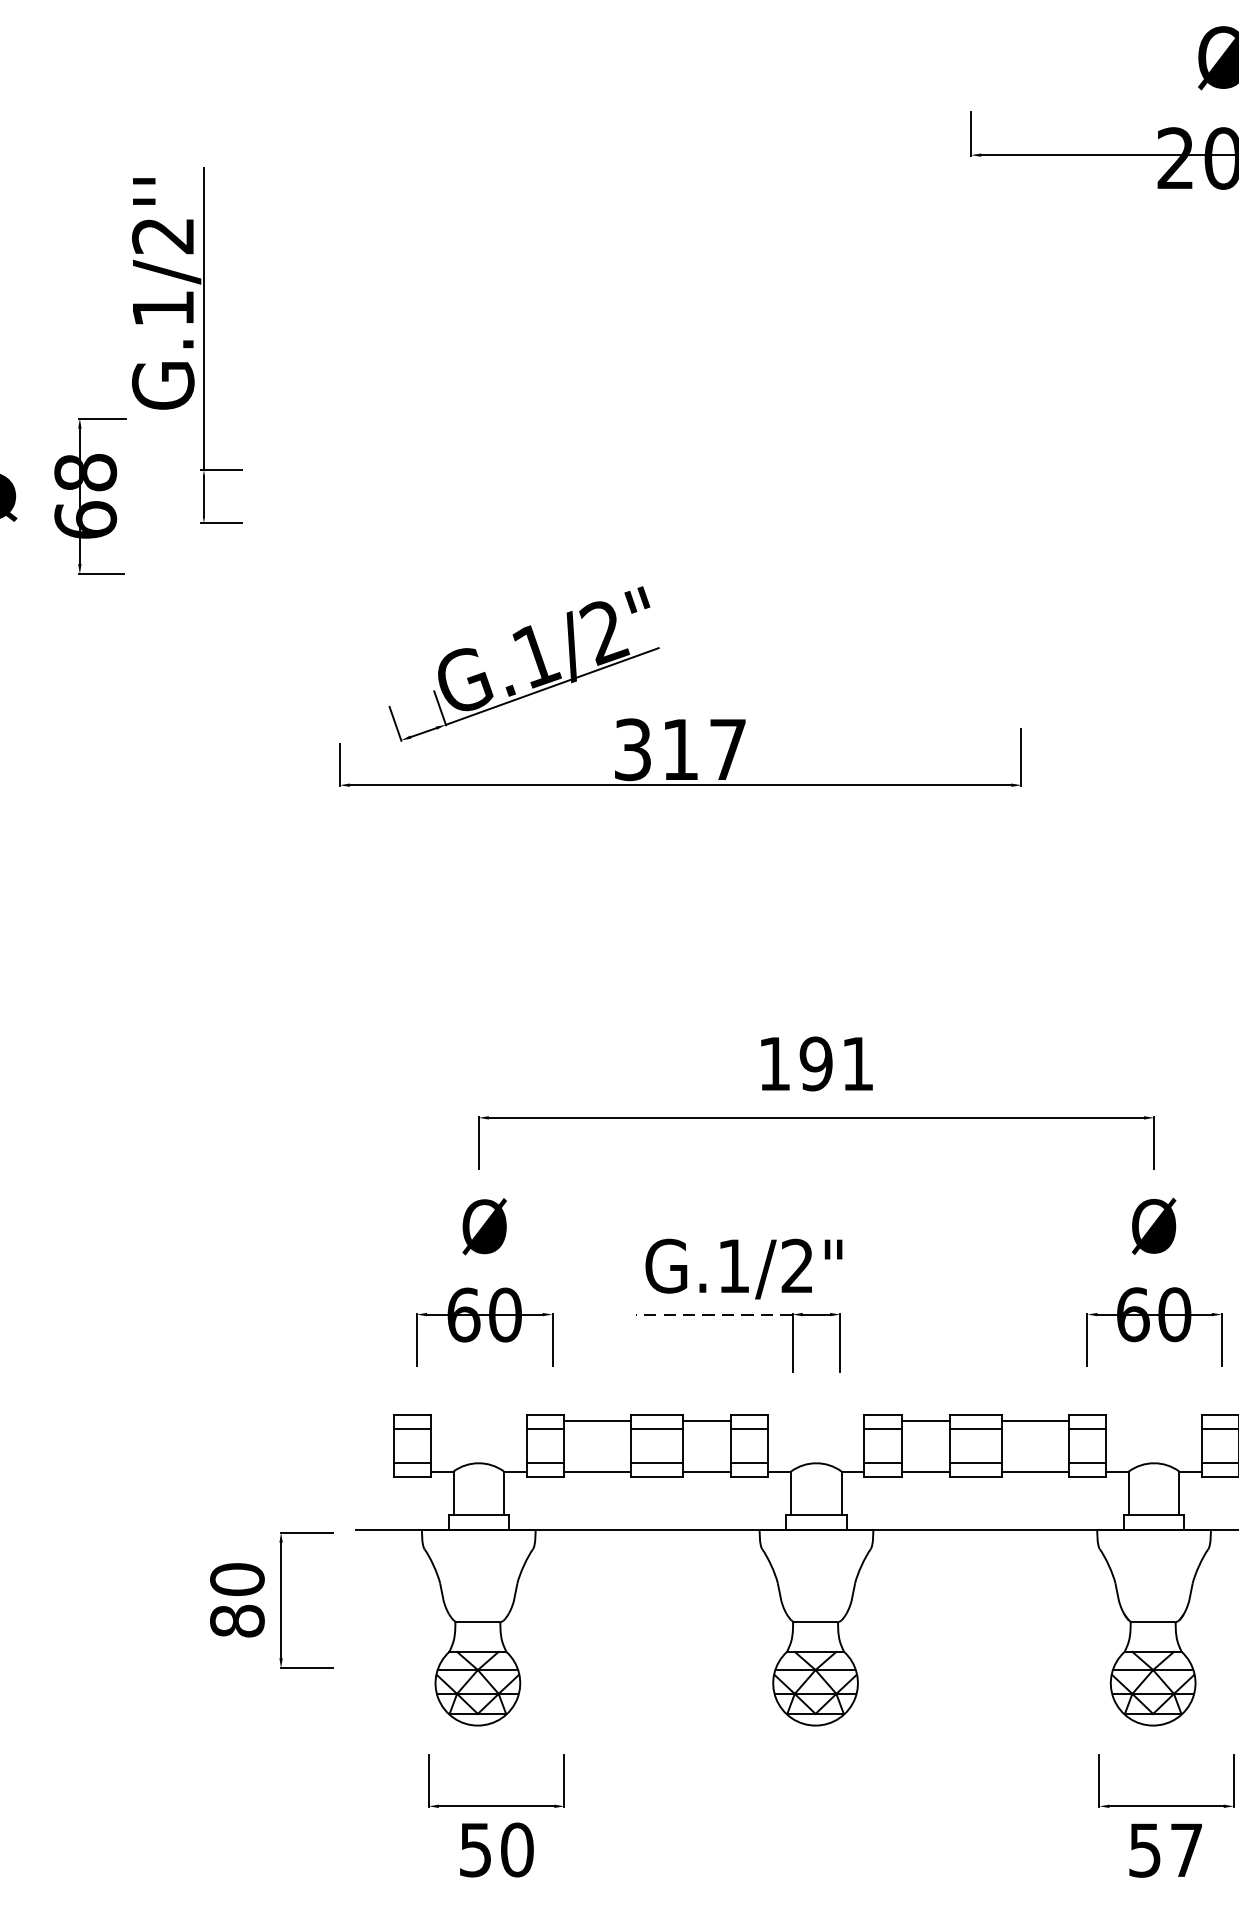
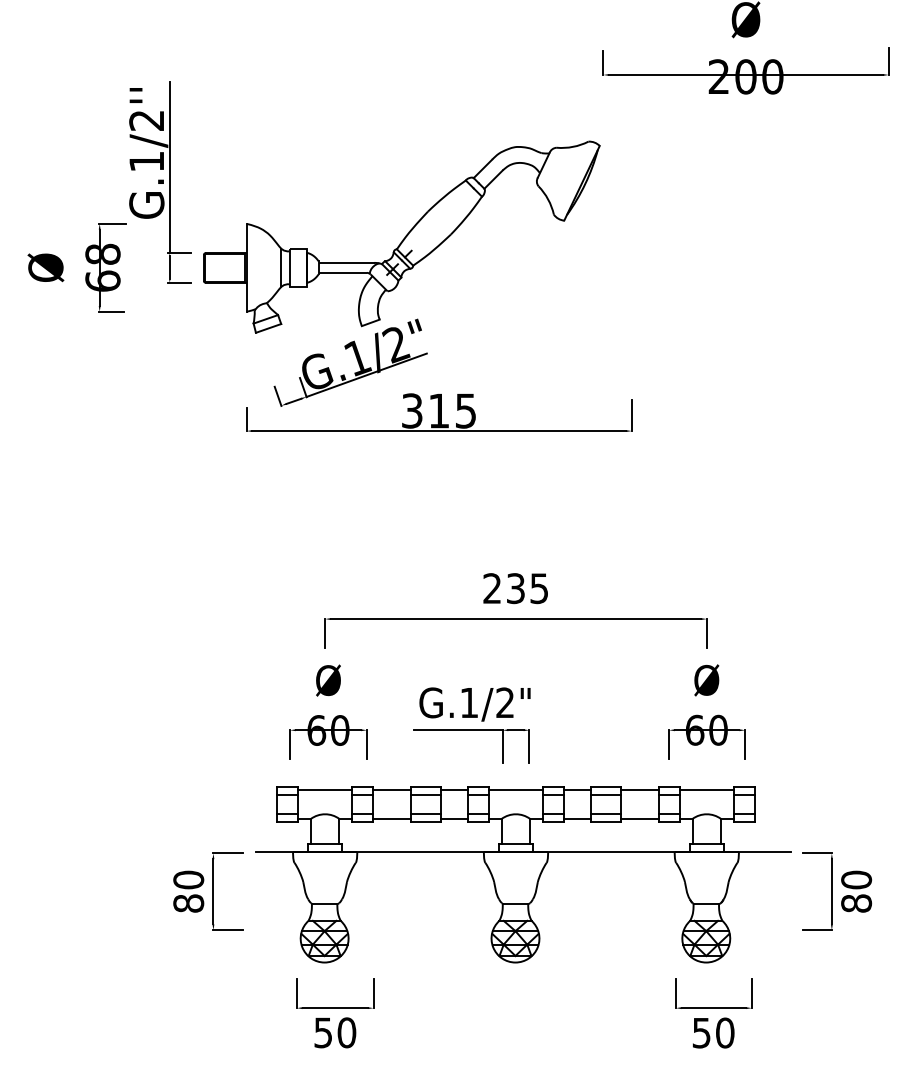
part: (613, 440) -> (401, 236), added
text: (727, 748) -> (465, 410), 317 -> 315
text: (815, 1063) -> (515, 588), 191 -> 235
line: (712, 1315) -> (457, 730), dashed -> solid
line: (479, 1421) -> (325, 790), added
line: (815, 1421) -> (515, 790), added
line: (1153, 1421) -> (706, 790), added
text: (1187, 1849) -> (725, 1032), 57 -> 50

